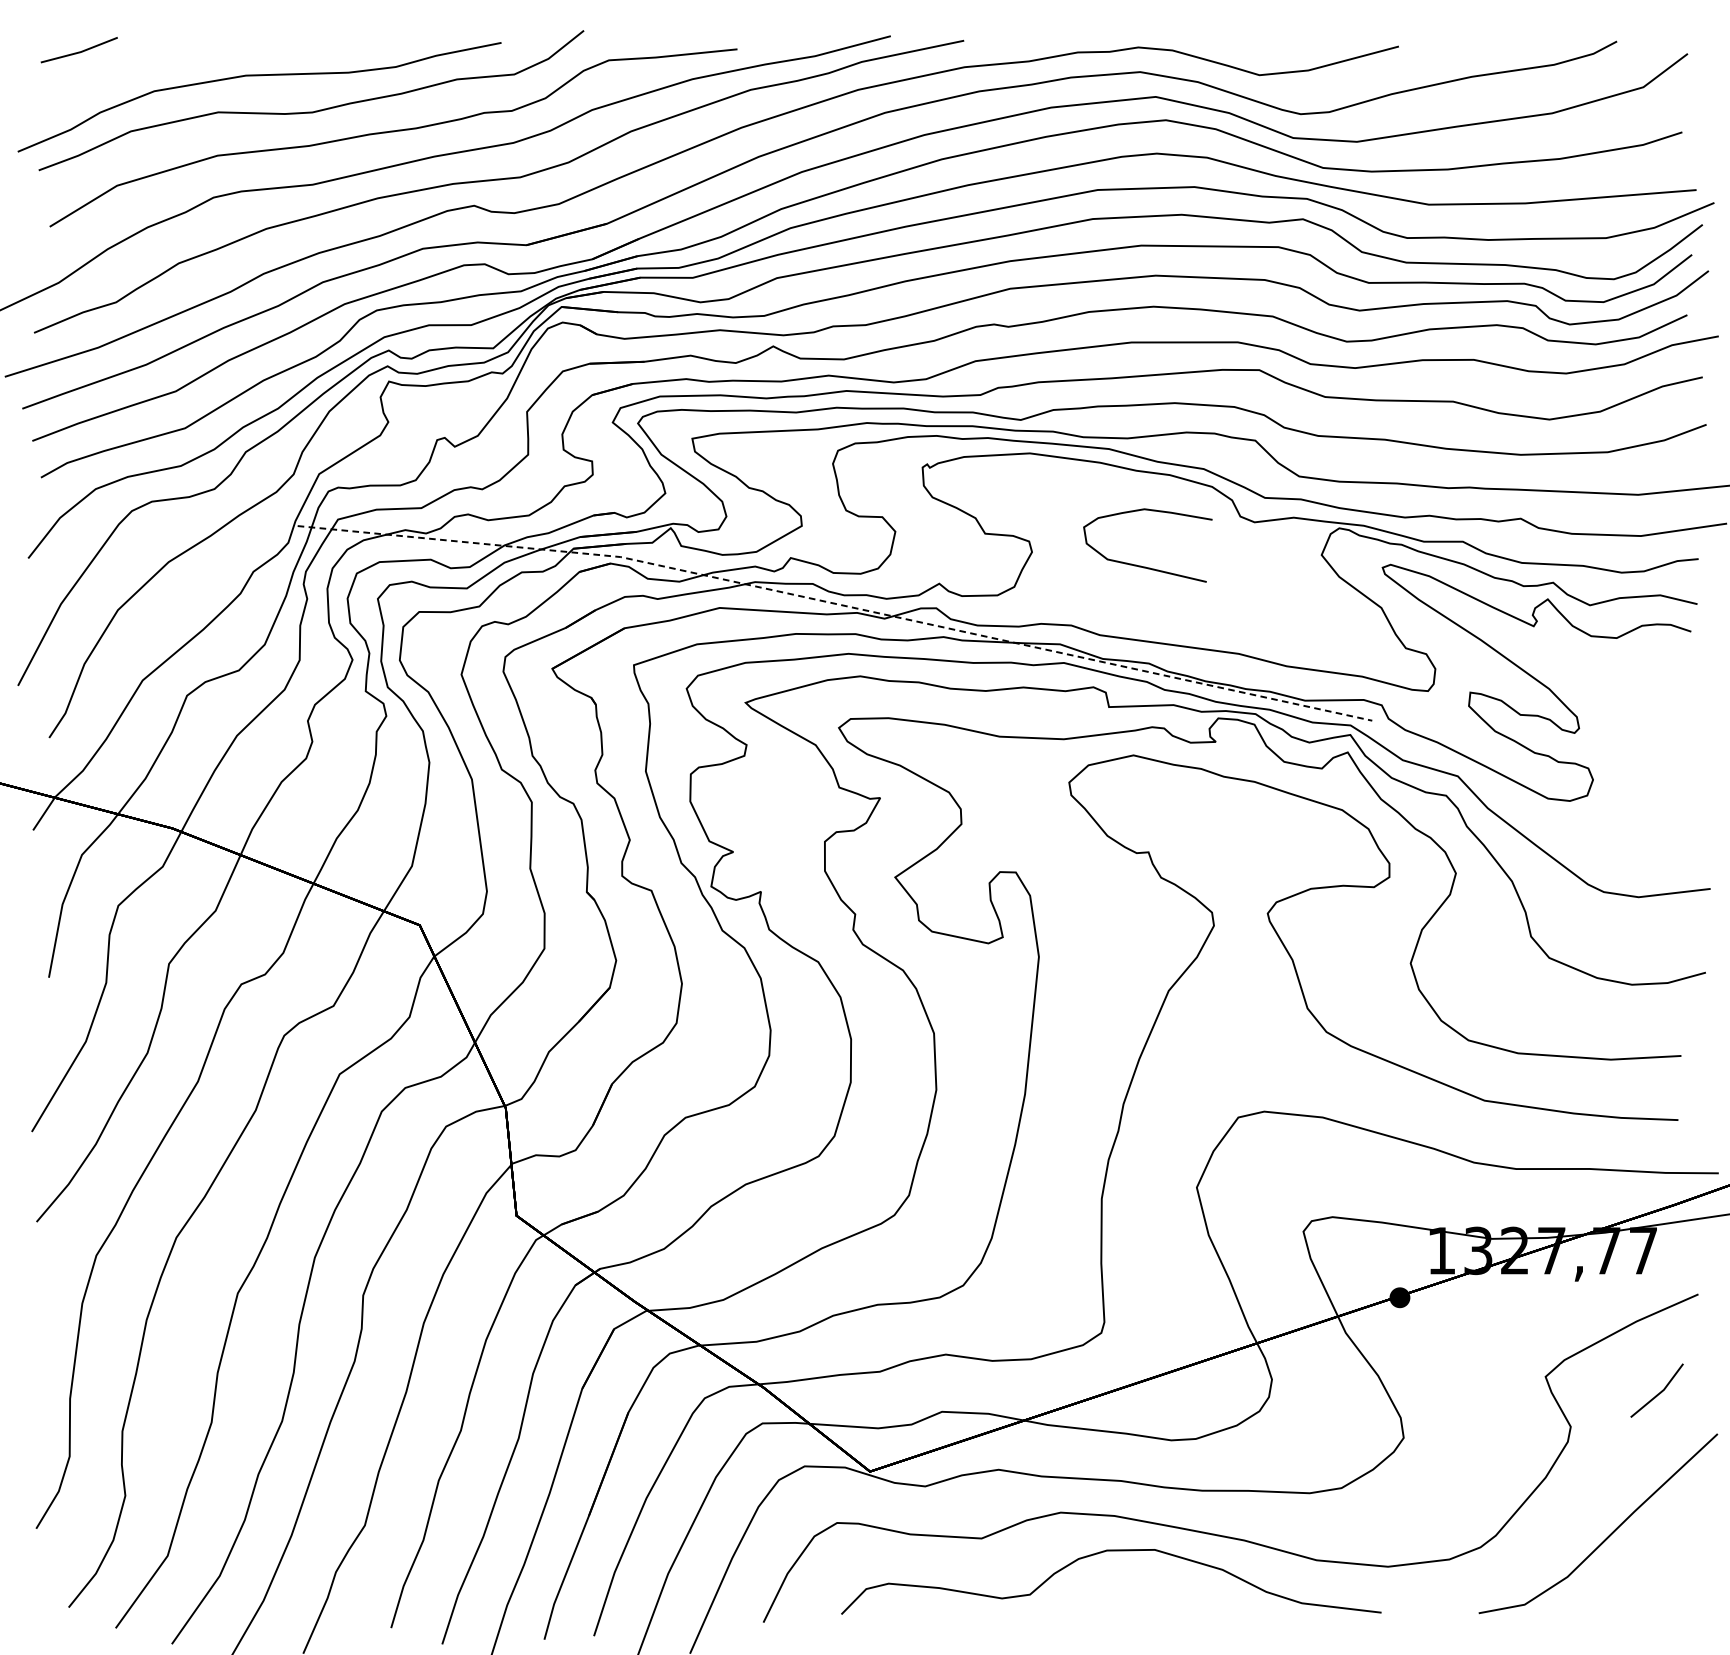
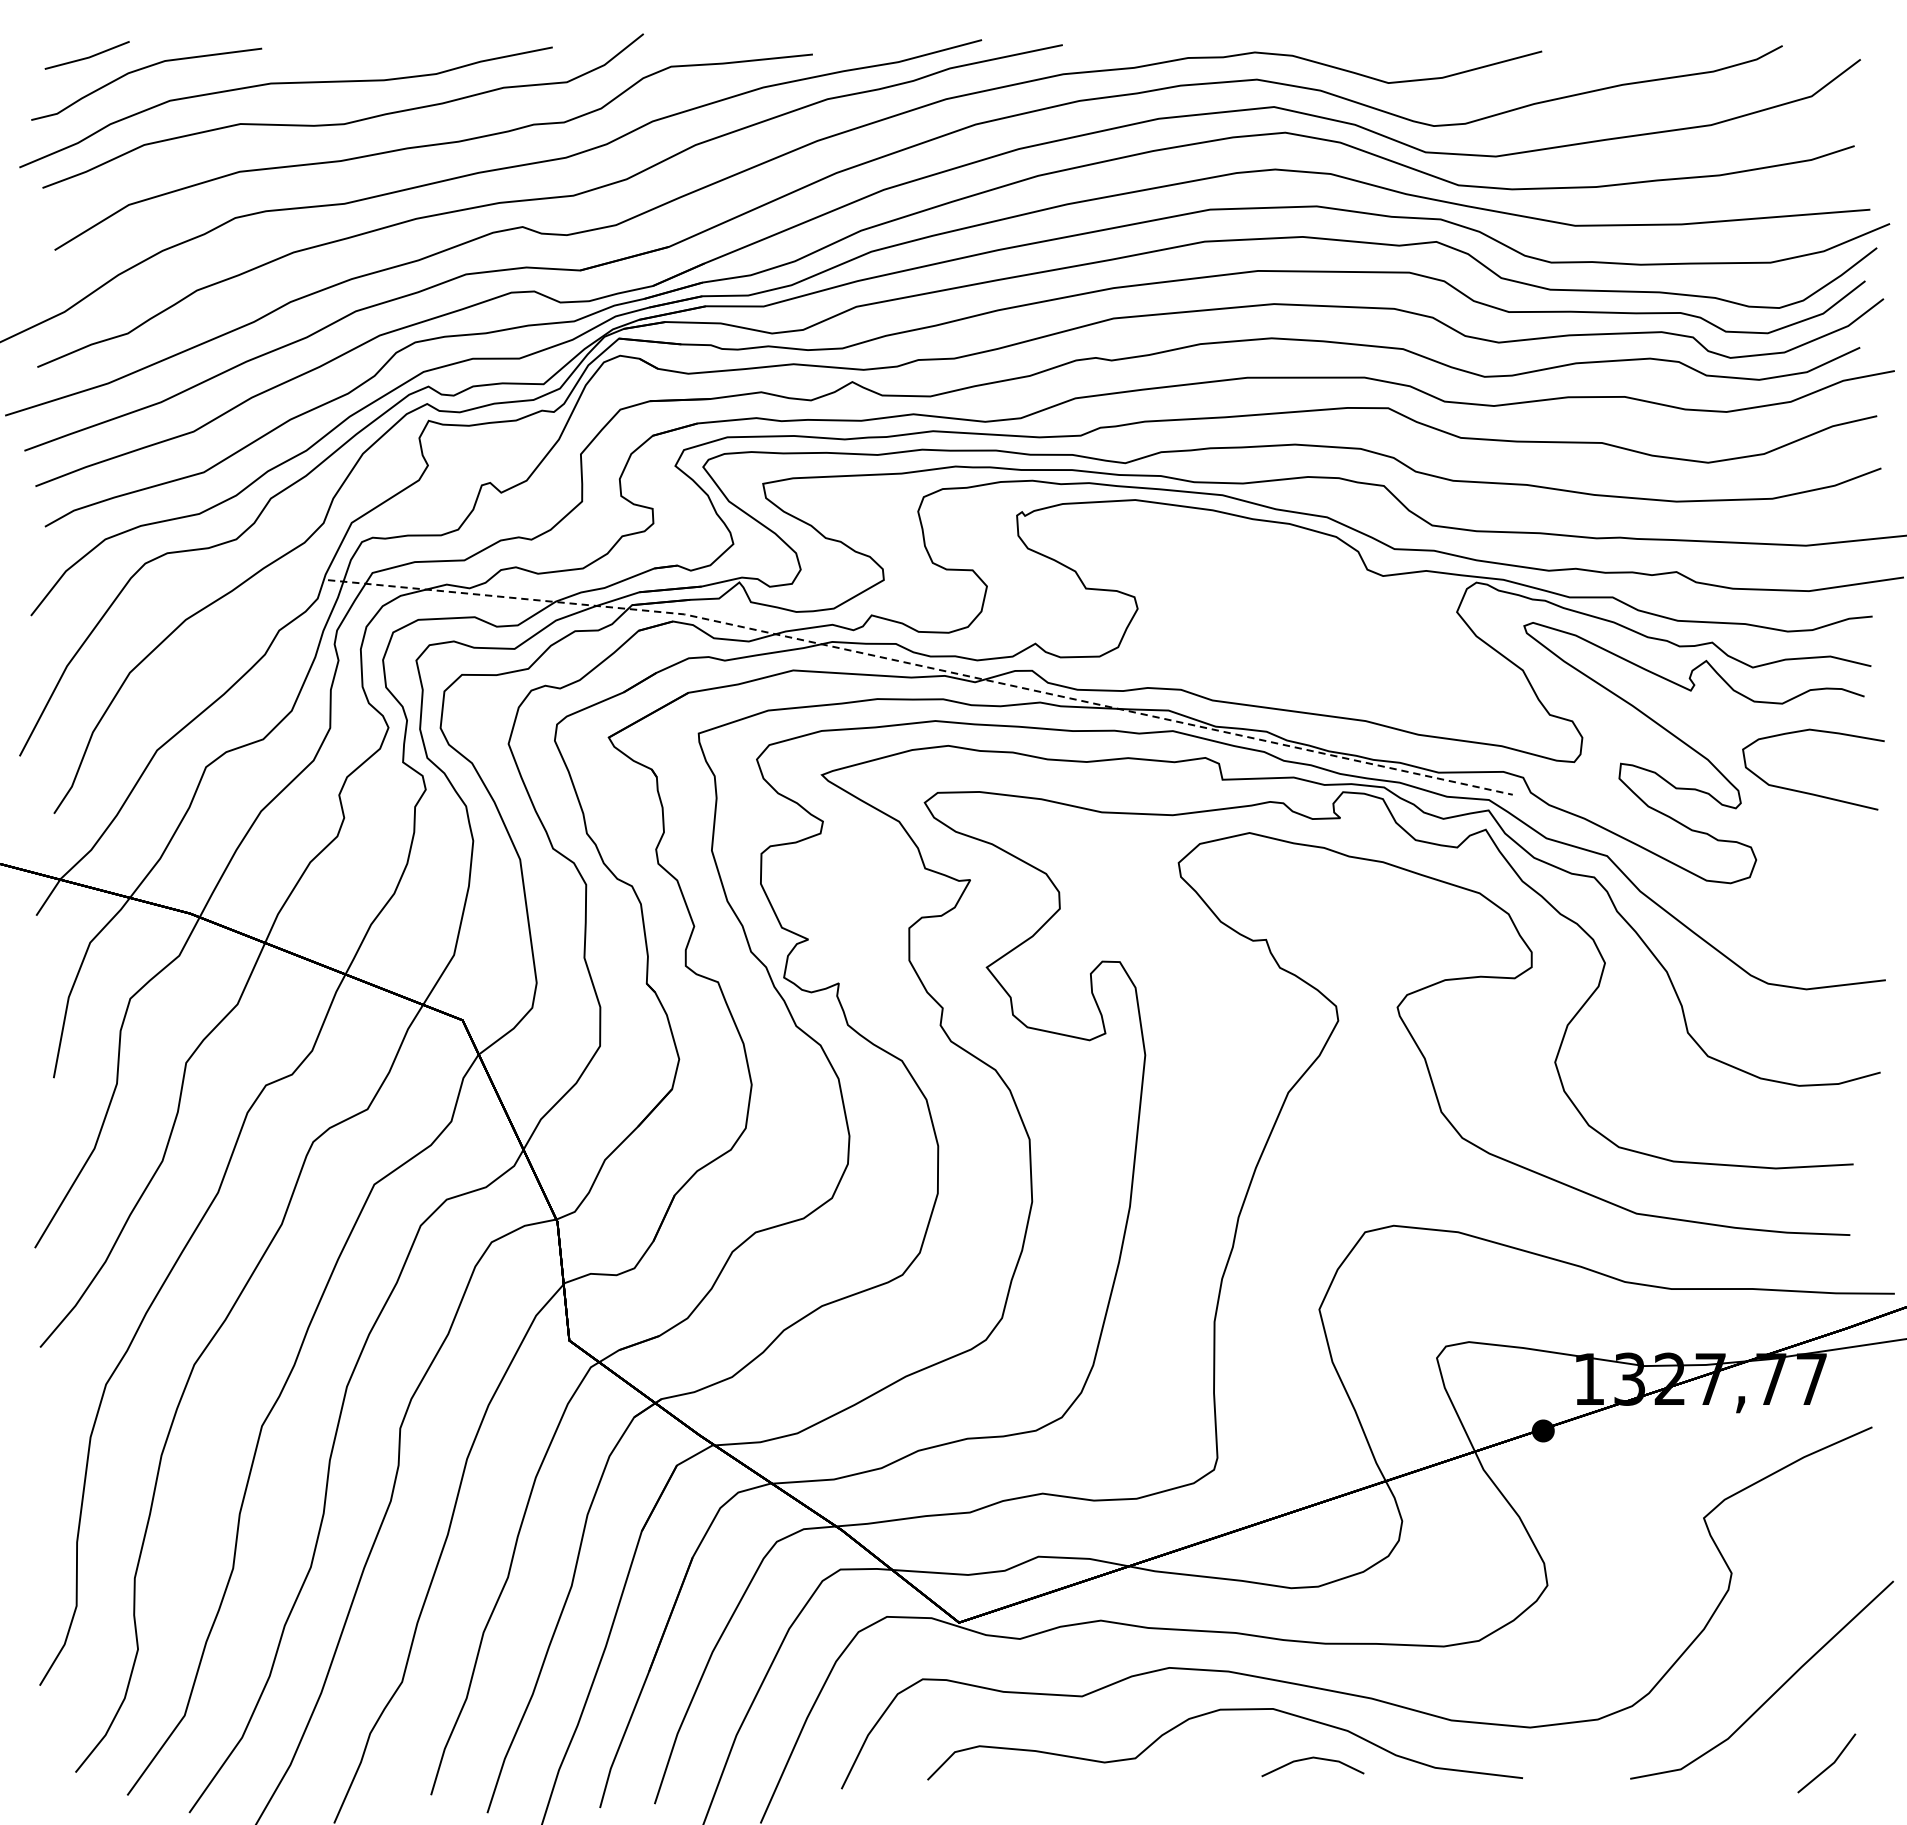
curve: (130, 62) -> (143, 69), added
curve: (1144, 566) -> (1809, 792), moved
line: (1659, 1392) -> (1829, 1765), moved
line: (1187, 1595) -> (1309, 1759), added

